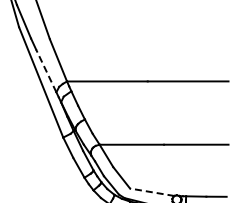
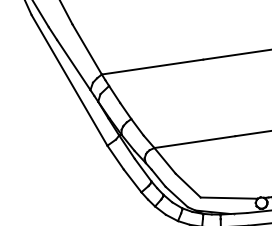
line: (46, 70) -> (74, 64), dashed -> solid
line: (151, 192) -> (228, 198), dashed -> solid

